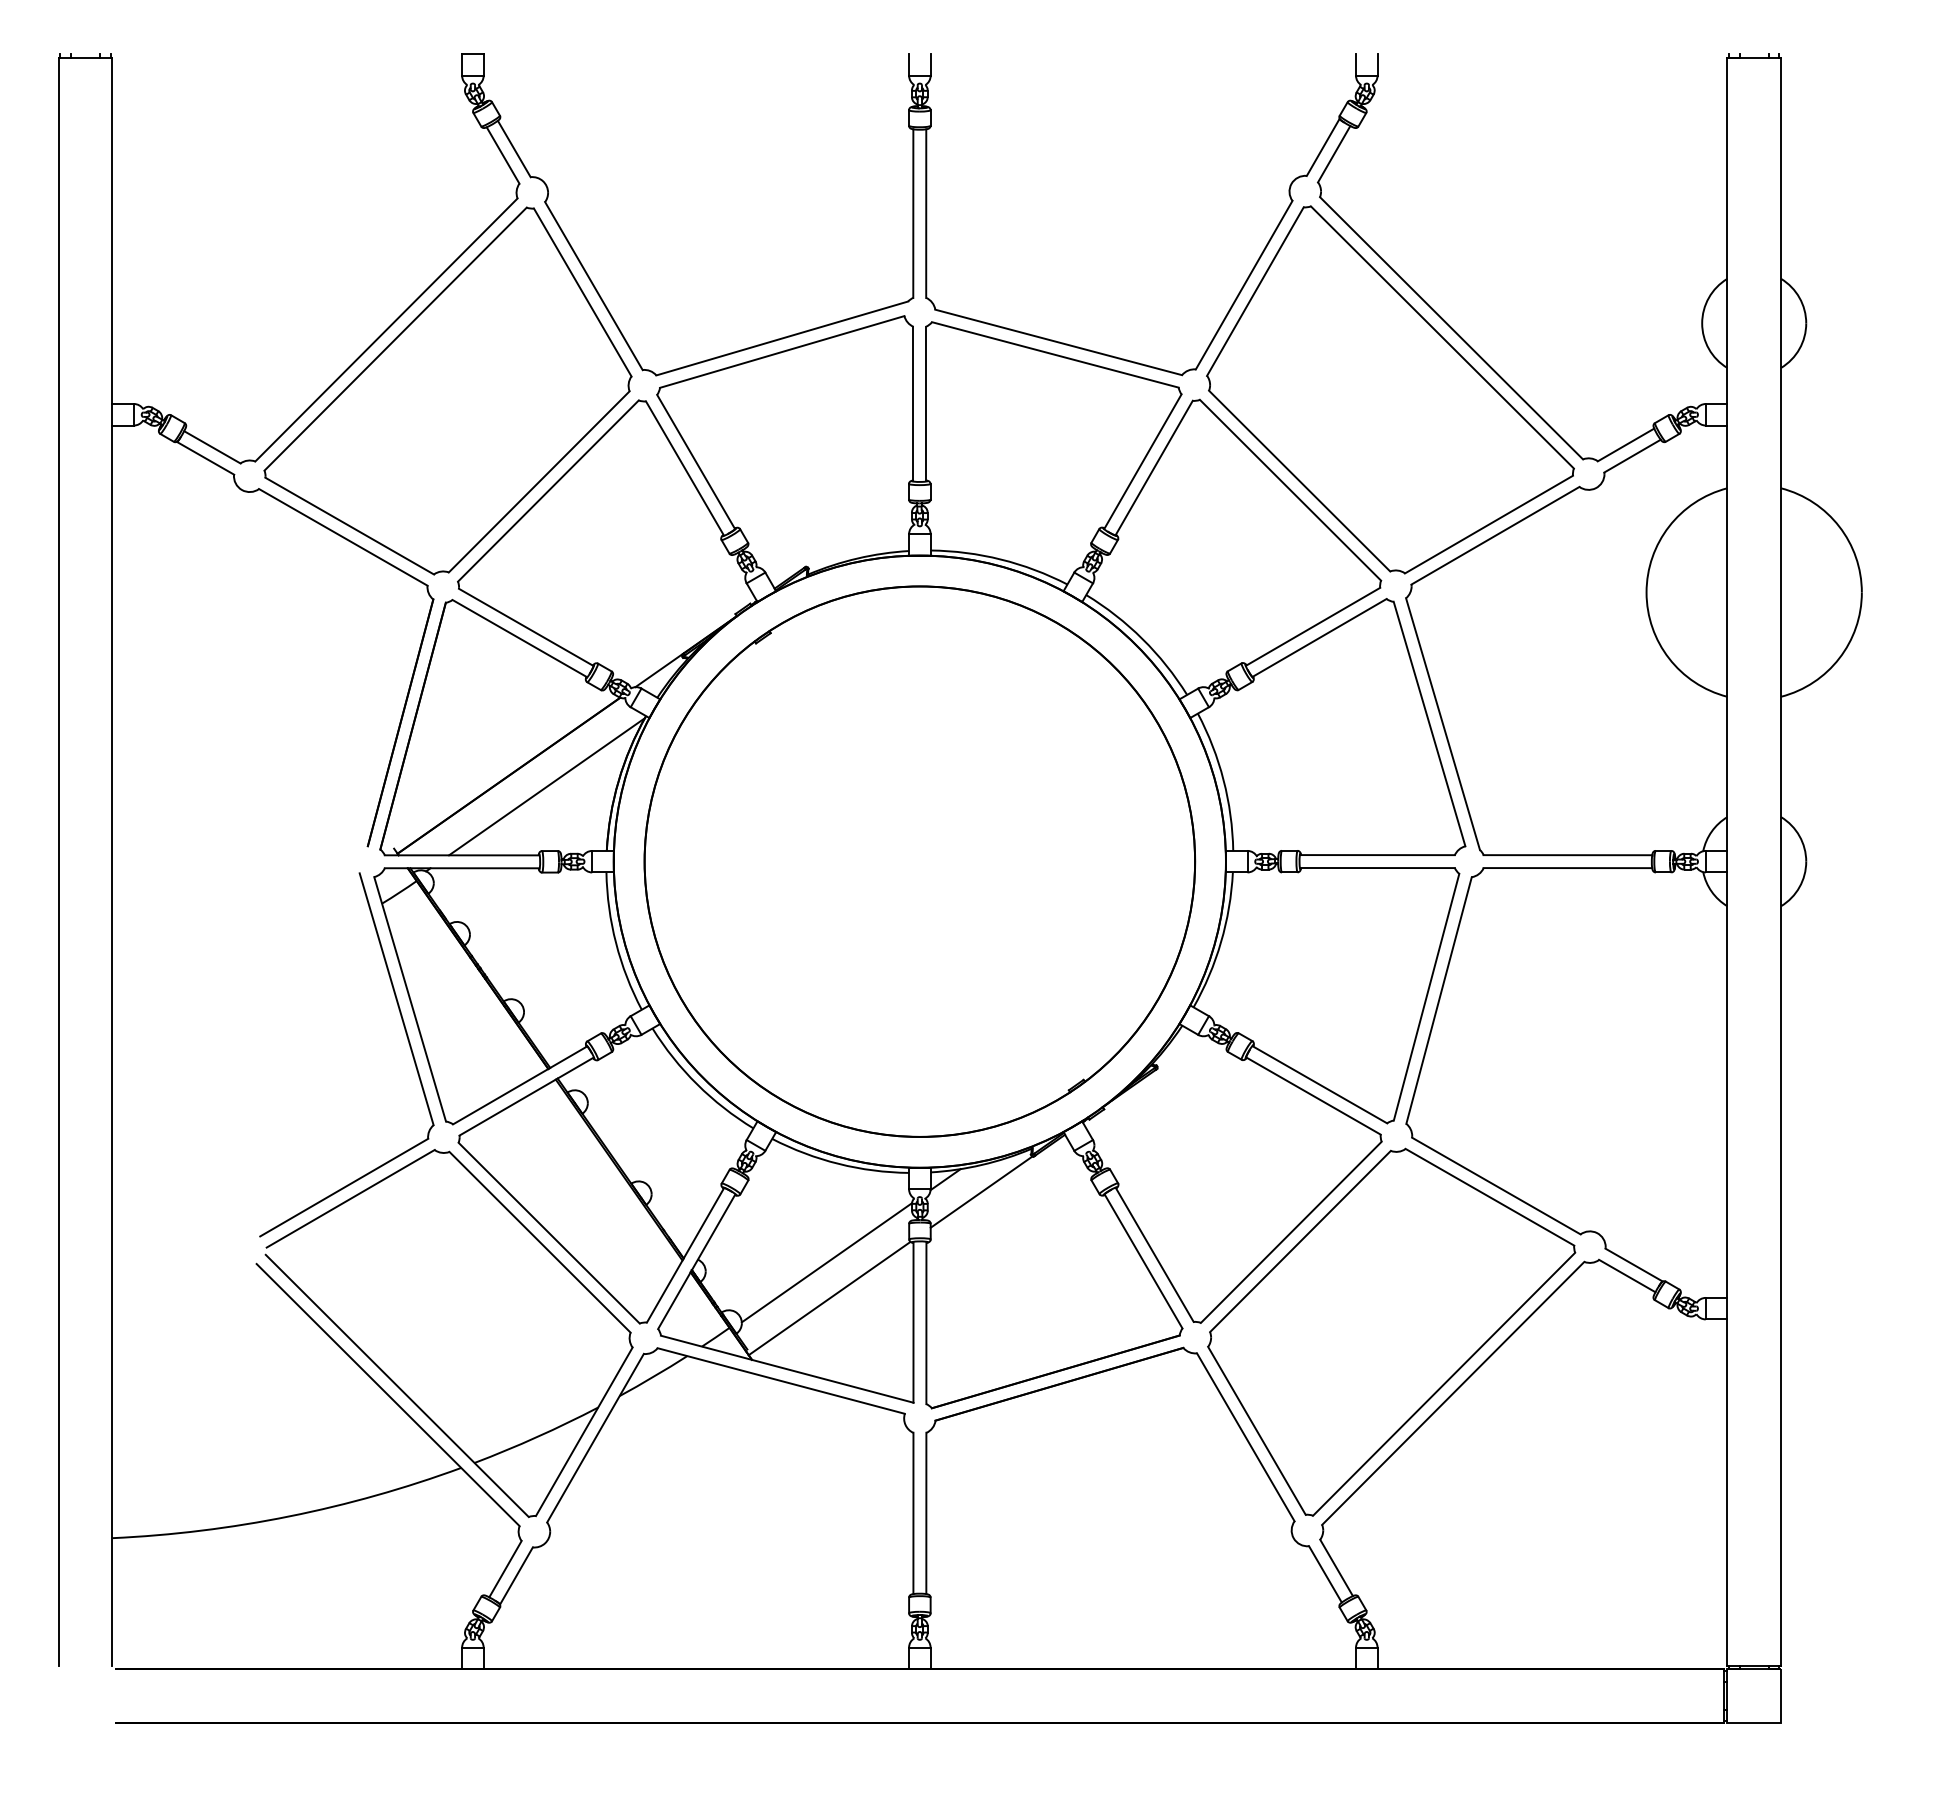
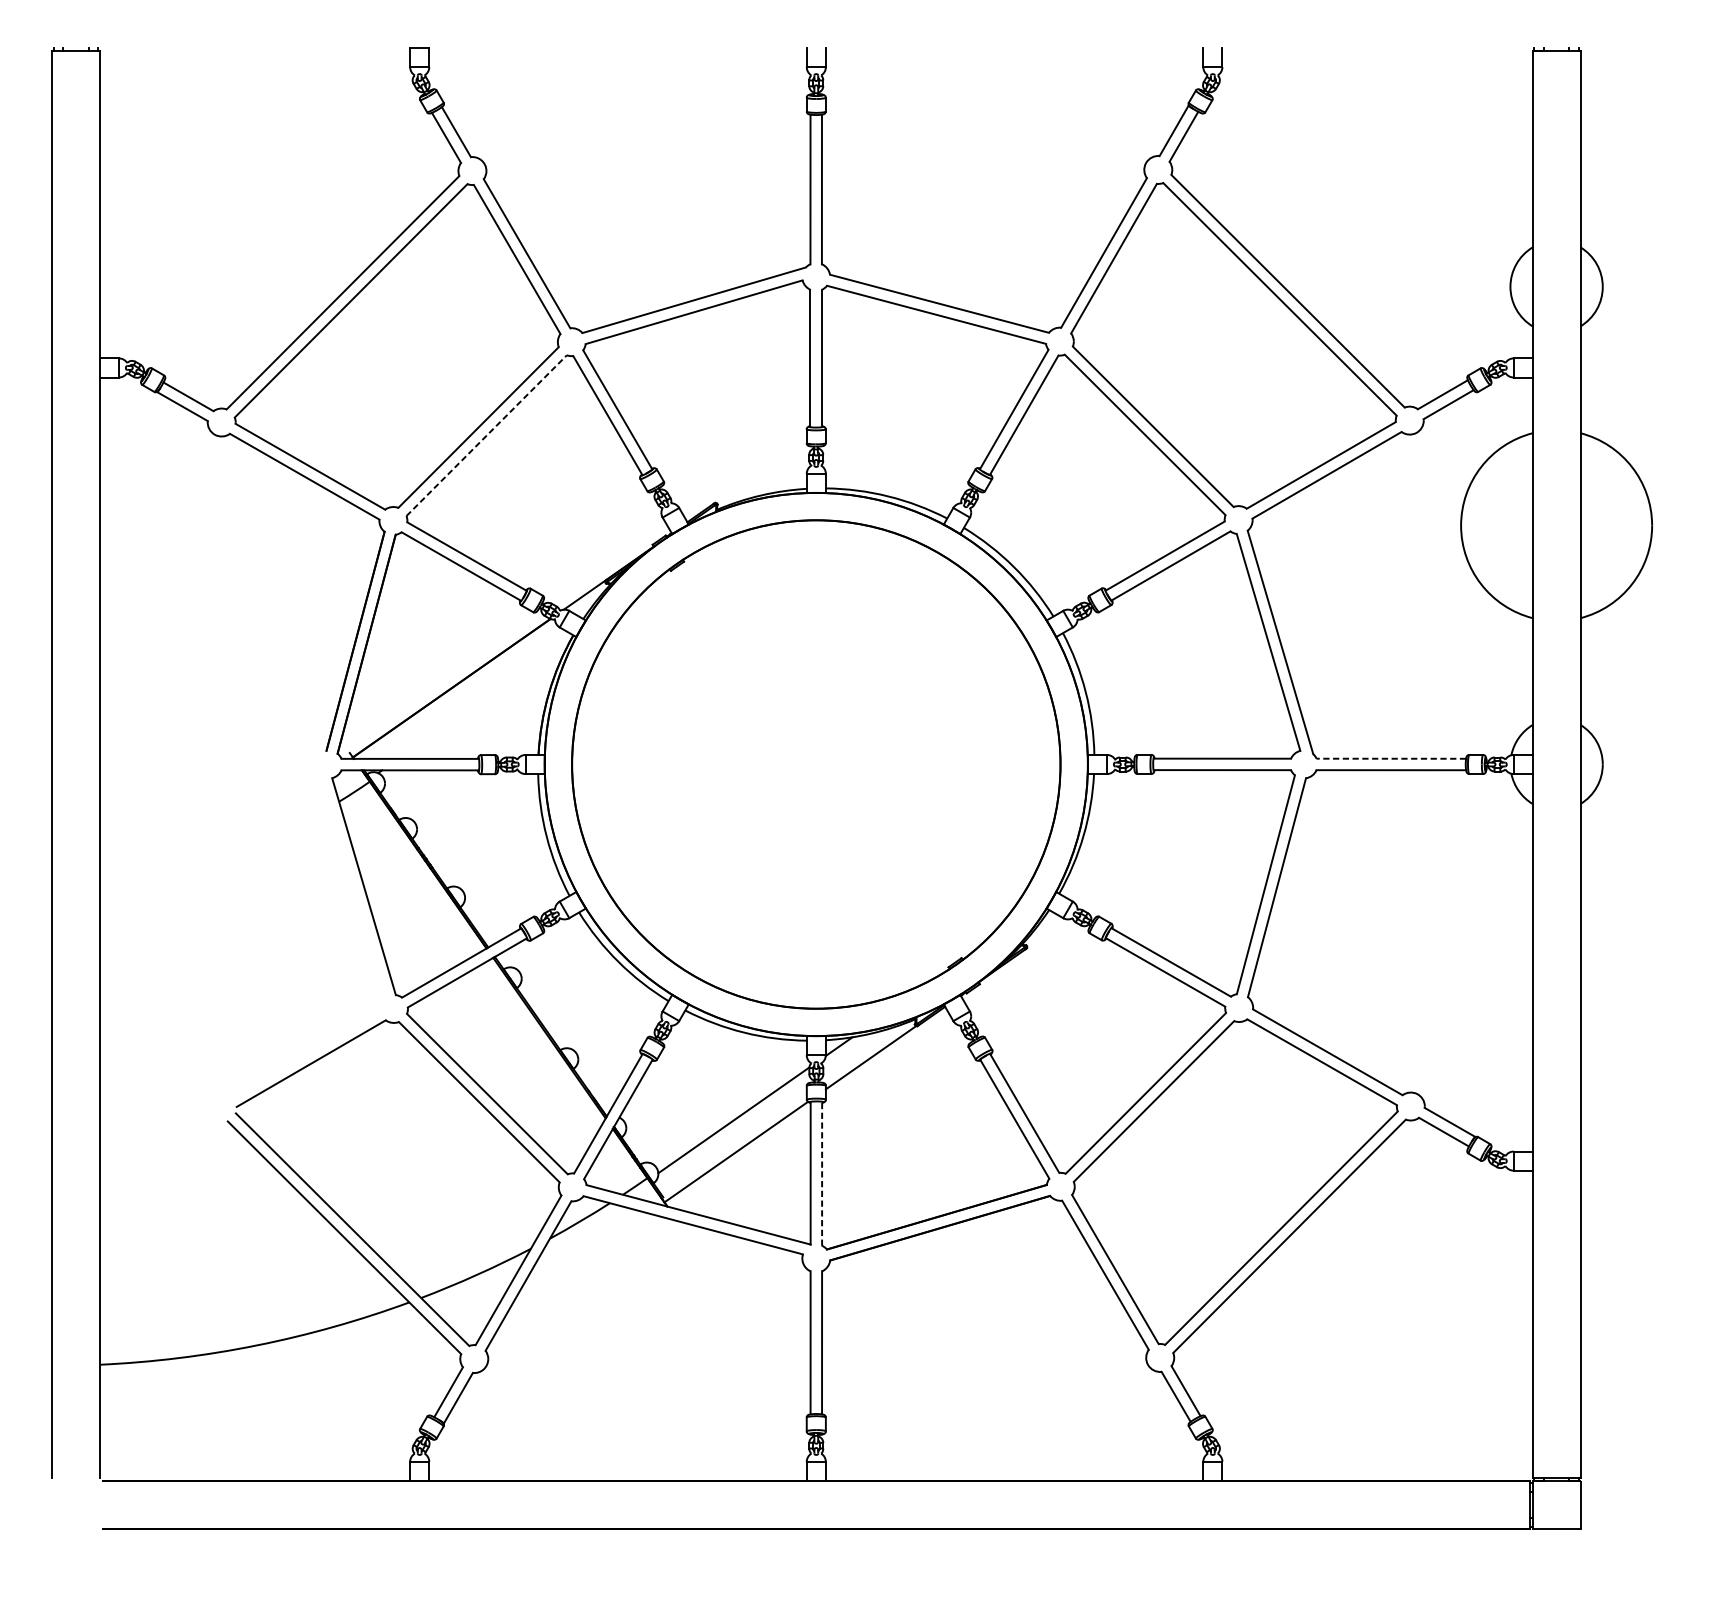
line: (548, 491) -> (486, 436), solid -> dashed
line: (546, 786) -> (485, 697), removed
line: (1567, 855) -> (1390, 759), solid -> dashed
part: (407, 1040) -> (361, 923), removed
line: (926, 1323) -> (822, 1174), solid -> dashed

